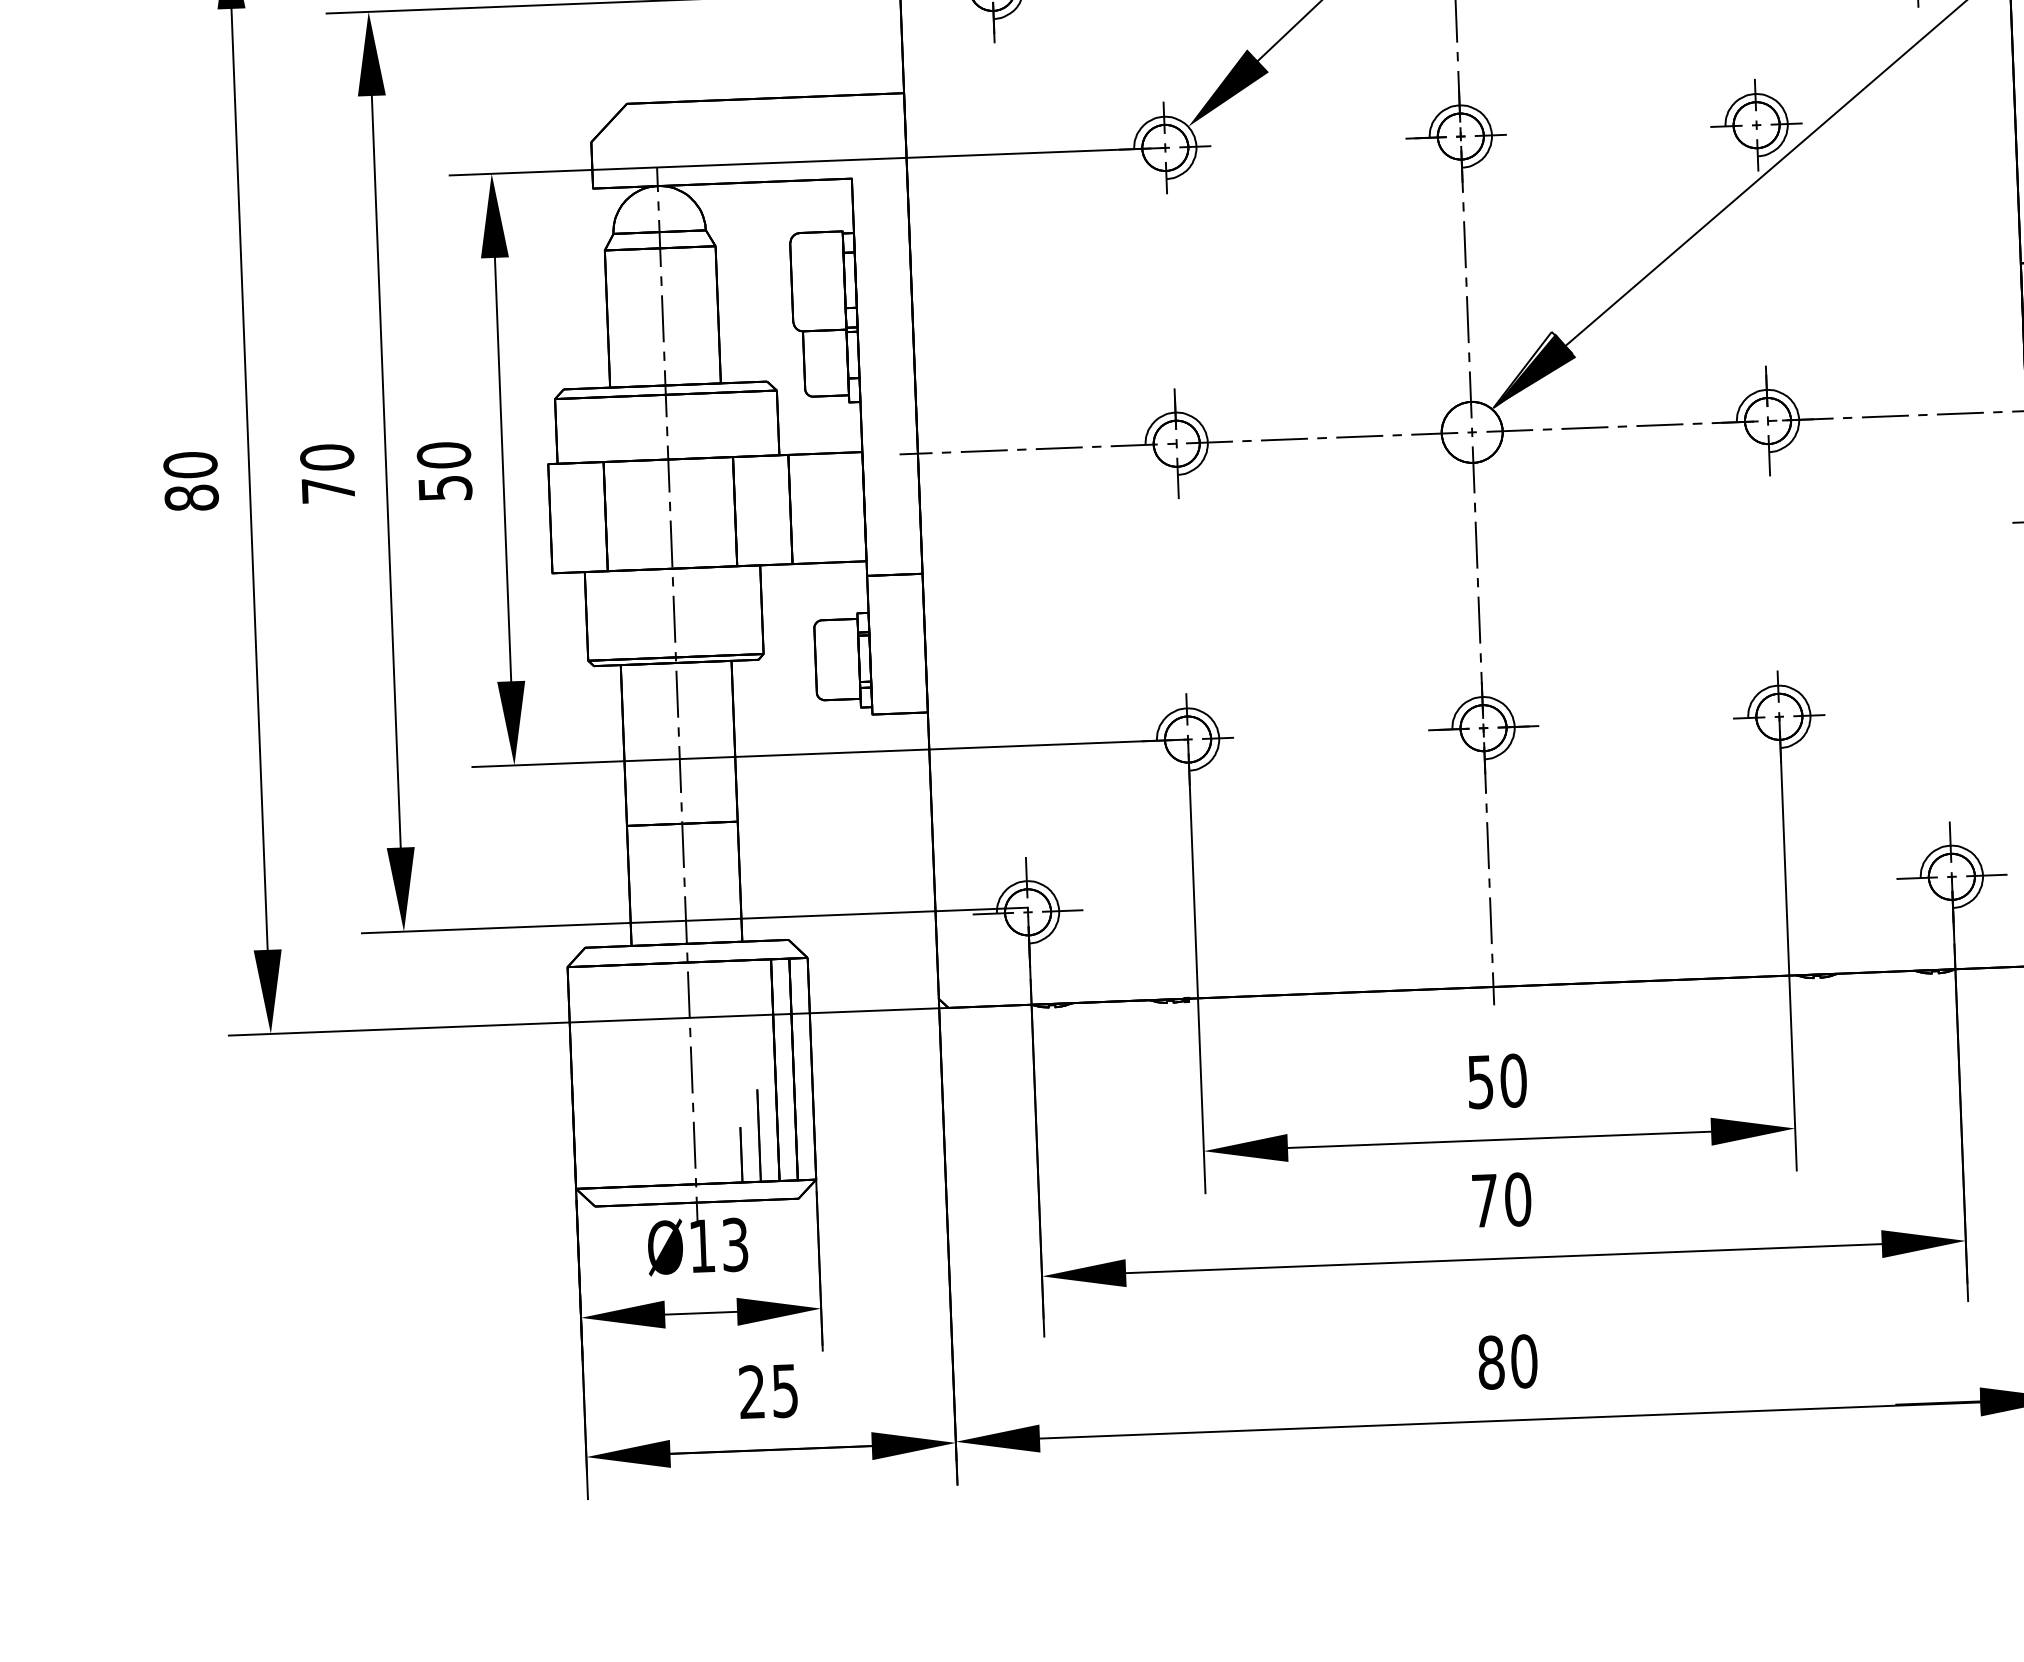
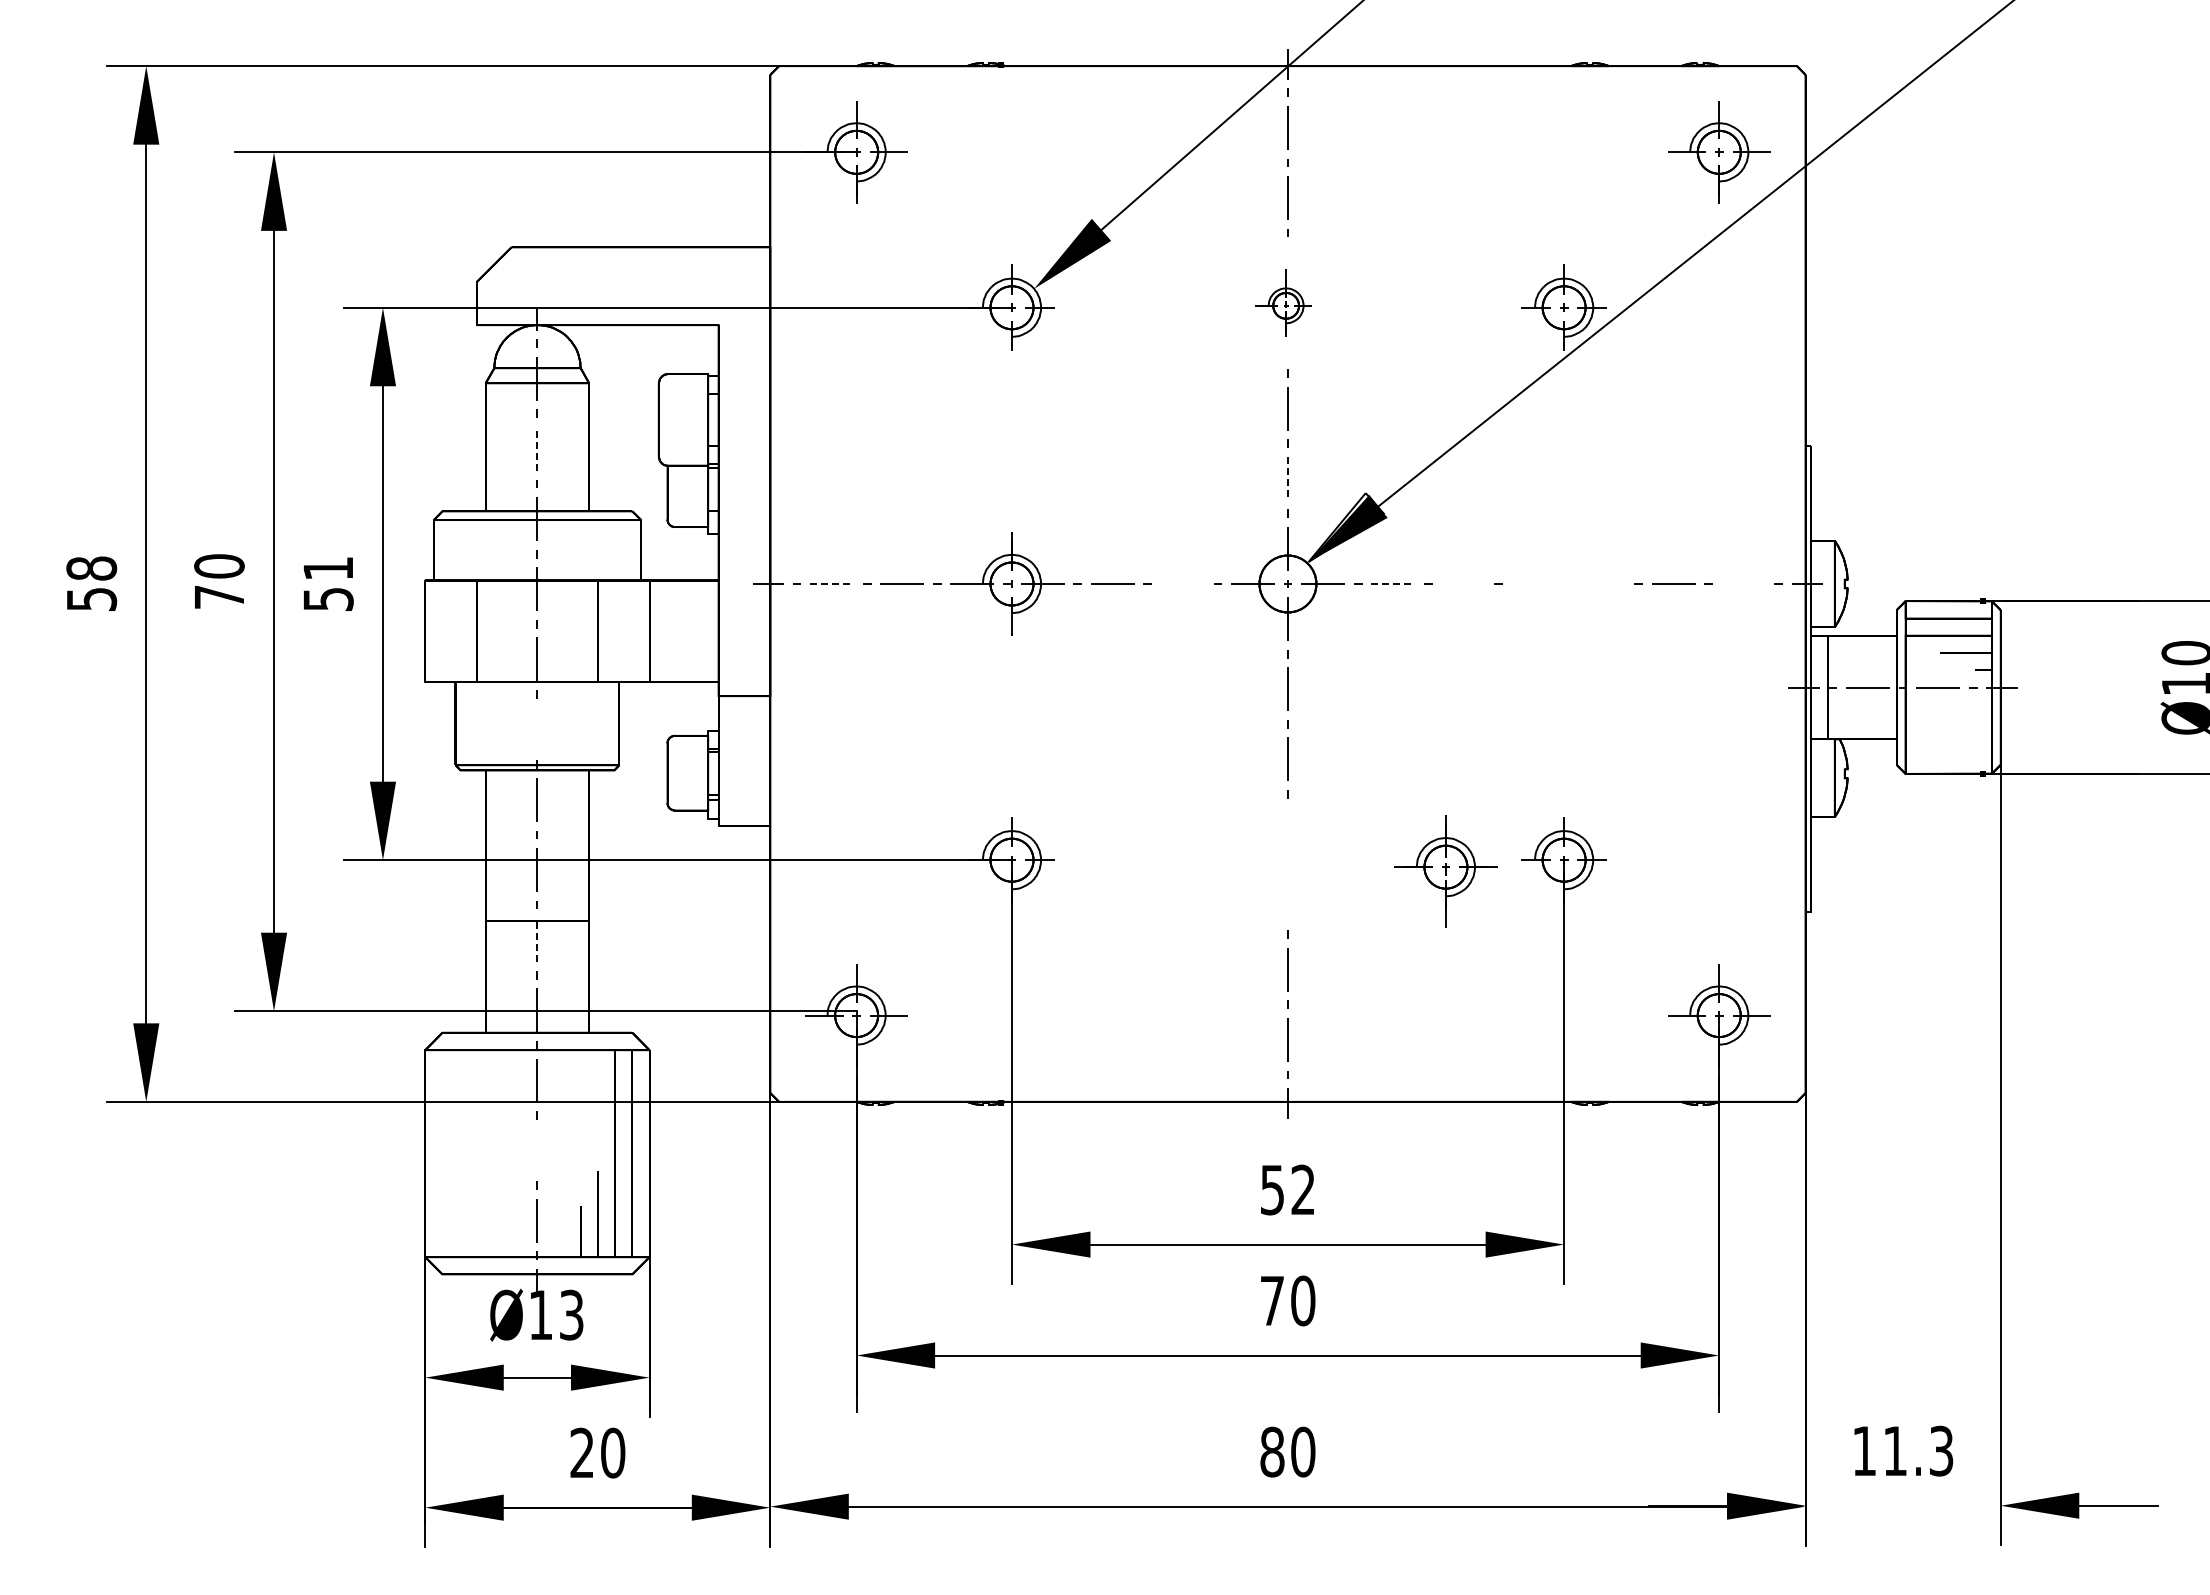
part: (1455, 131) -> (1283, 302), size x0.6
line: (663, 319) -> (537, 449), solid -> dashed
line: (1467, 319) -> (1287, 478), solid -> dashed
line: (1960, 413) -> (1743, 583), removed
part: (1772, 420) -> (1568, 583), removed
line: (1659, 424) -> (1462, 583), removed
line: (1585, 427) -> (1393, 583), solid -> dashed
line: (1359, 436) -> (1182, 583), removed
line: (984, 450) -> (832, 583), solid -> dashed
text: (444, 455) -> (328, 568), 50 -> 51
text: (190, 481) -> (91, 583), 80 -> 58
line: (673, 619) -> (536, 729), removed
part: (1483, 732) -> (1445, 871), moved
line: (683, 845) -> (537, 940), solid -> dashed
line: (690, 1069) -> (536, 1150), removed
text: (1513, 1080) -> (1303, 1189), 50 -> 52
text: (785, 1390) -> (613, 1452), 25 -> 20

